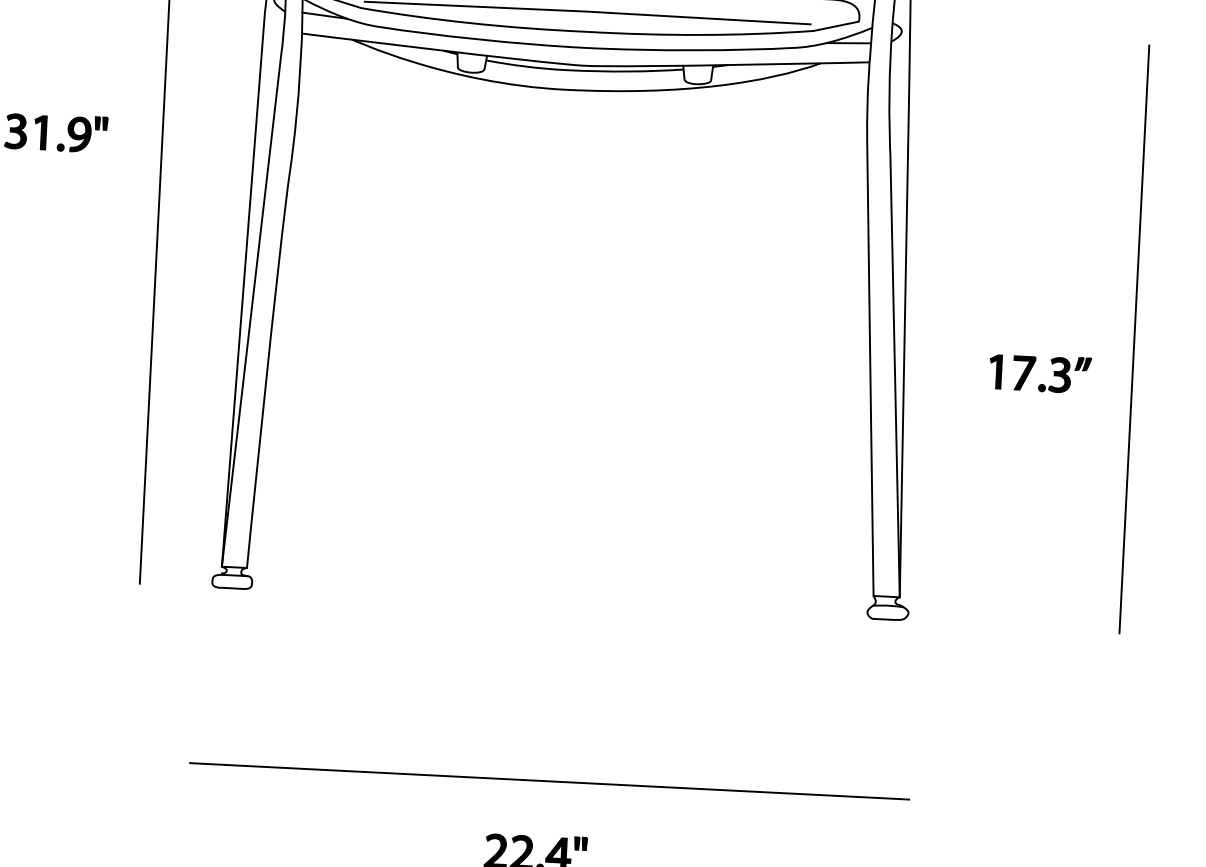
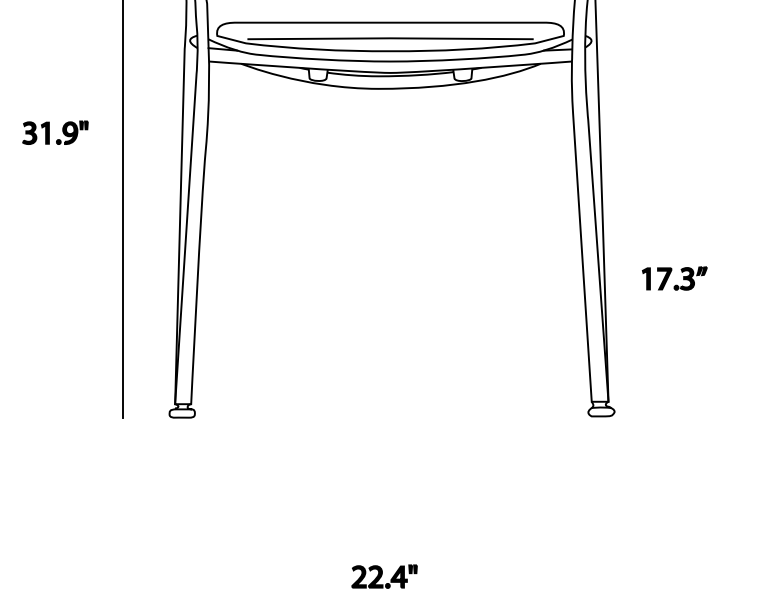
line: (1133, 339) -> (749, 229), removed
part: (1039, 373) -> (674, 278), moved
line: (548, 781) -> (390, 530), removed

